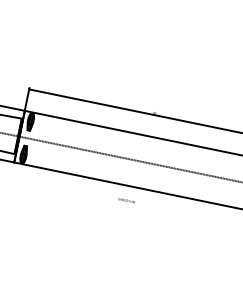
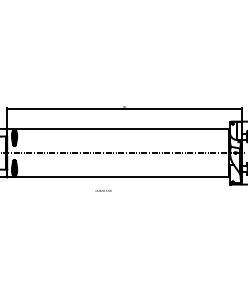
text: (126, 200) -> (103, 190), moved

